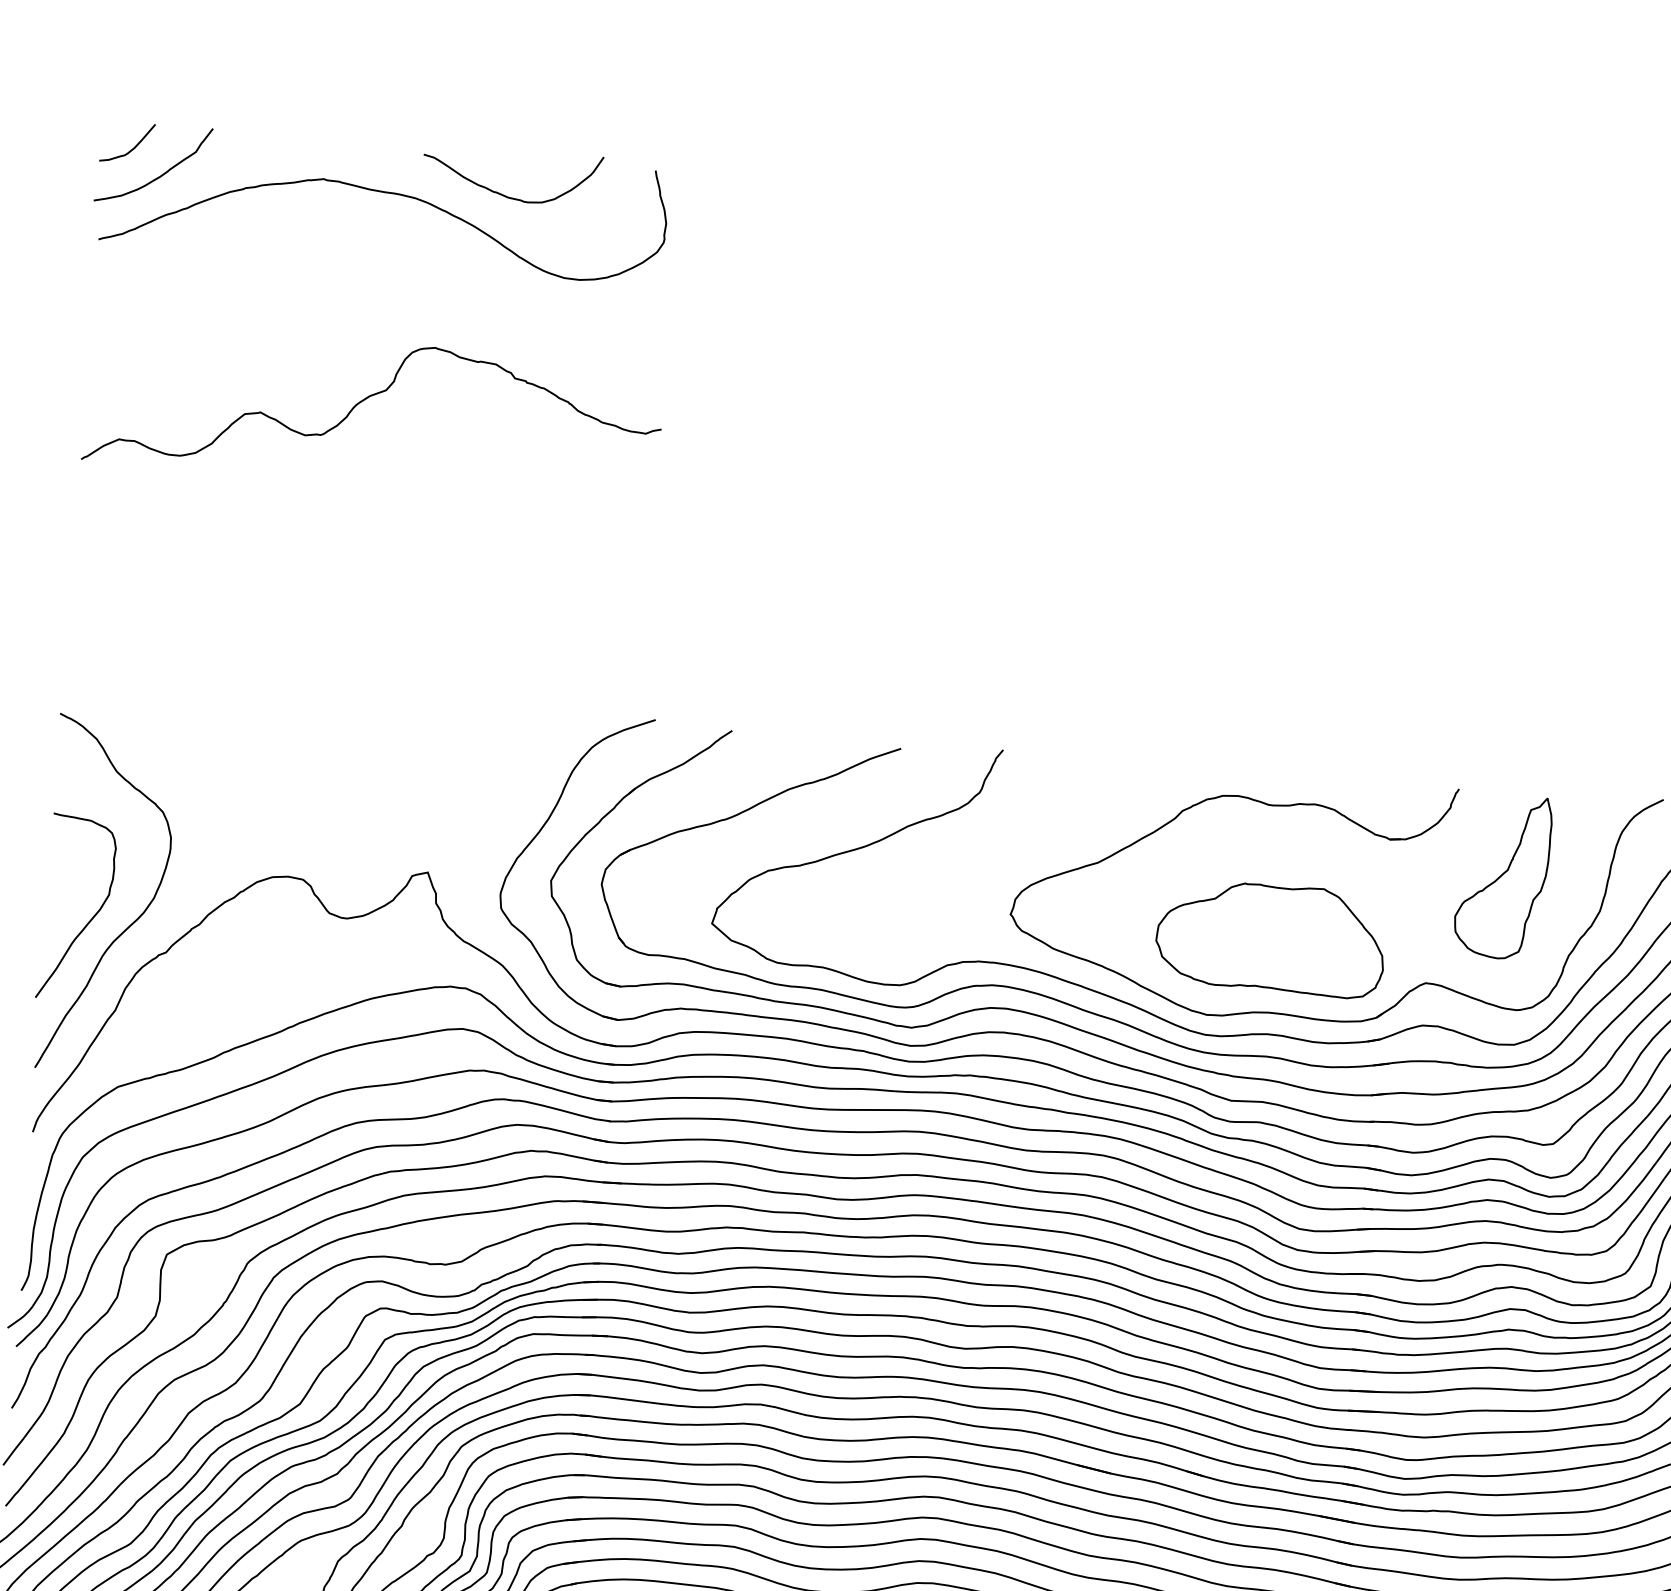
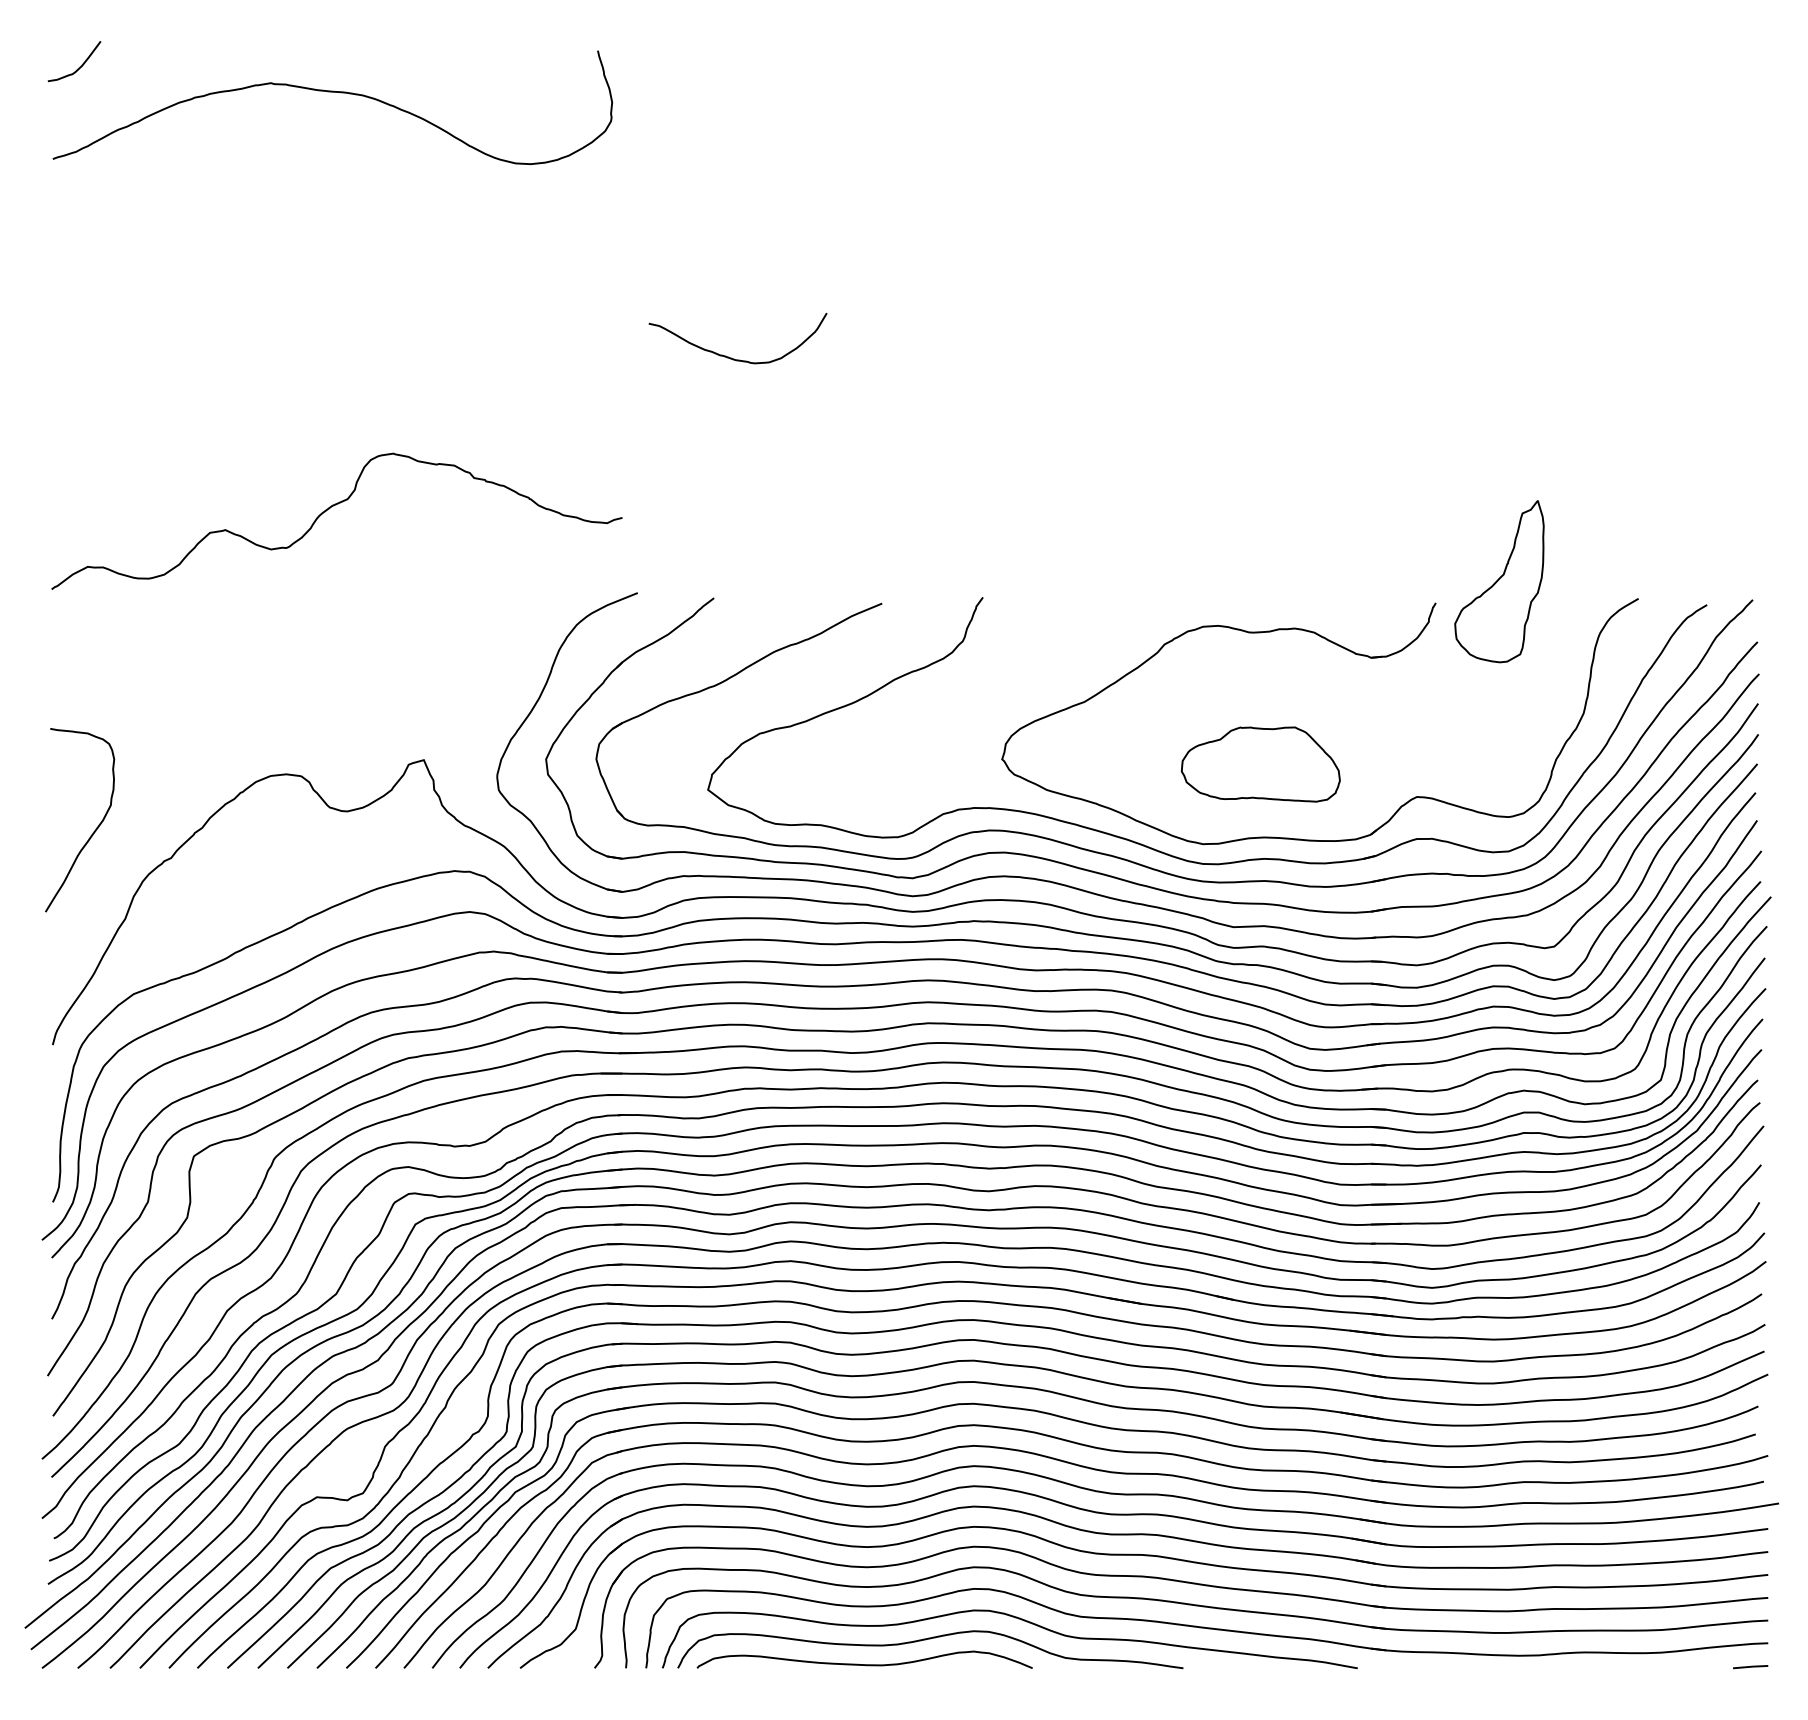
curve: (158, 176) -> (107, 92), removed
curve: (504, 194) -> (731, 357), moved
curve: (366, 399) -> (329, 509), moved
part: (1502, 876) -> (1499, 581), moved
curve: (132, 923) -> (135, 831), removed
part: (1270, 938) -> (1260, 764), size x0.7

